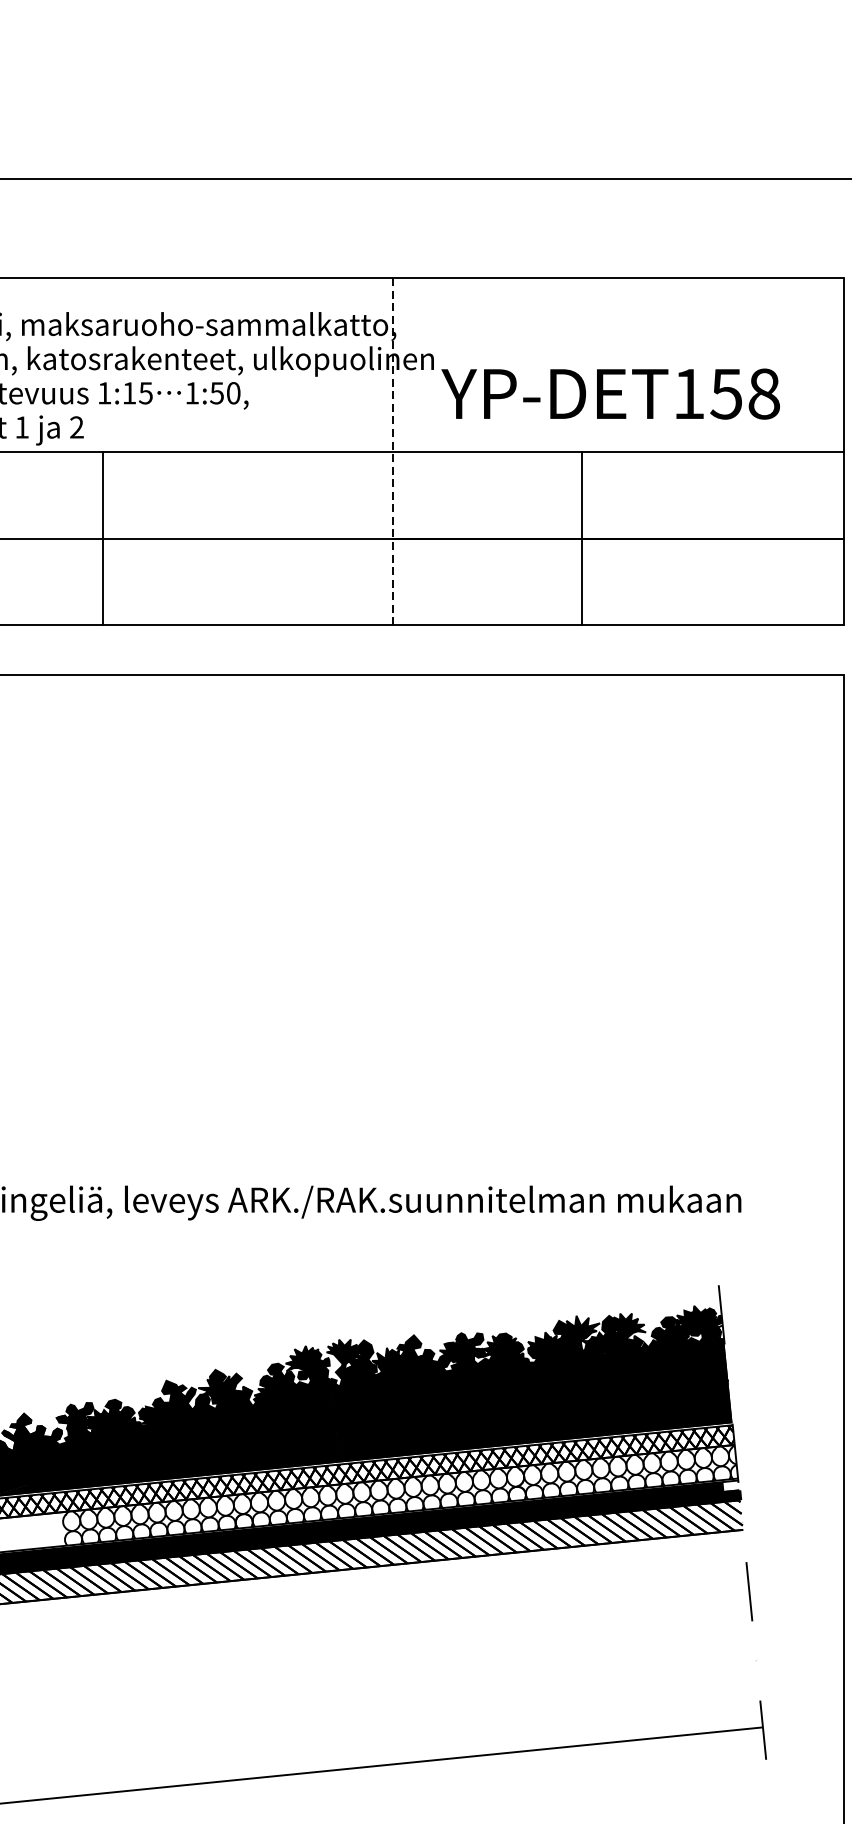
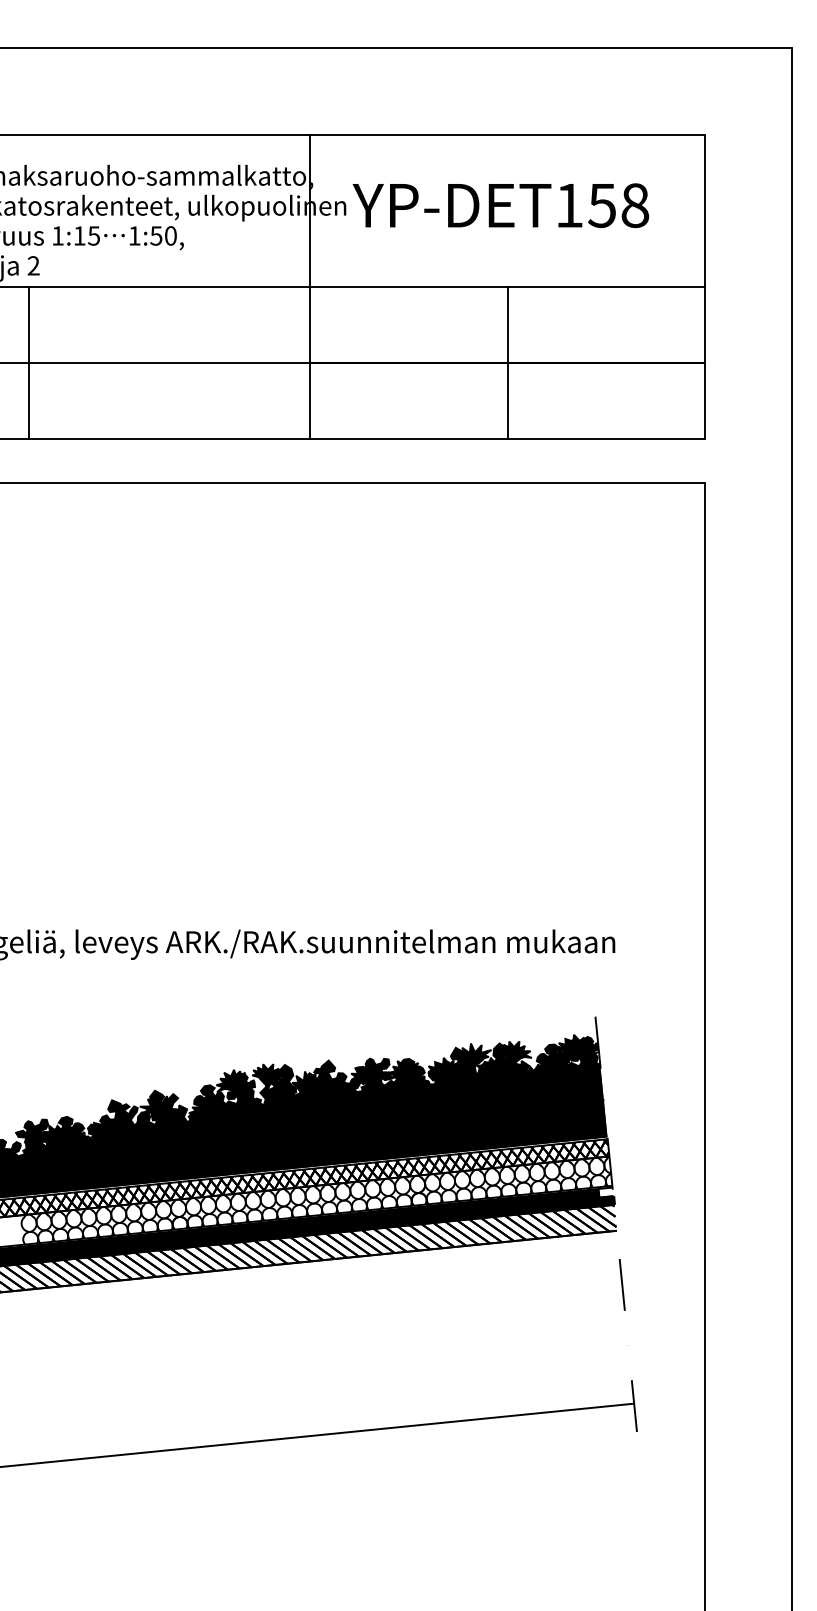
text: (610, 393) -> (500, 205), moved
line: (393, 452) -> (310, 287), dashed -> solid
line: (102, 538) -> (28, 363), moved
line: (581, 538) -> (507, 363), moved

